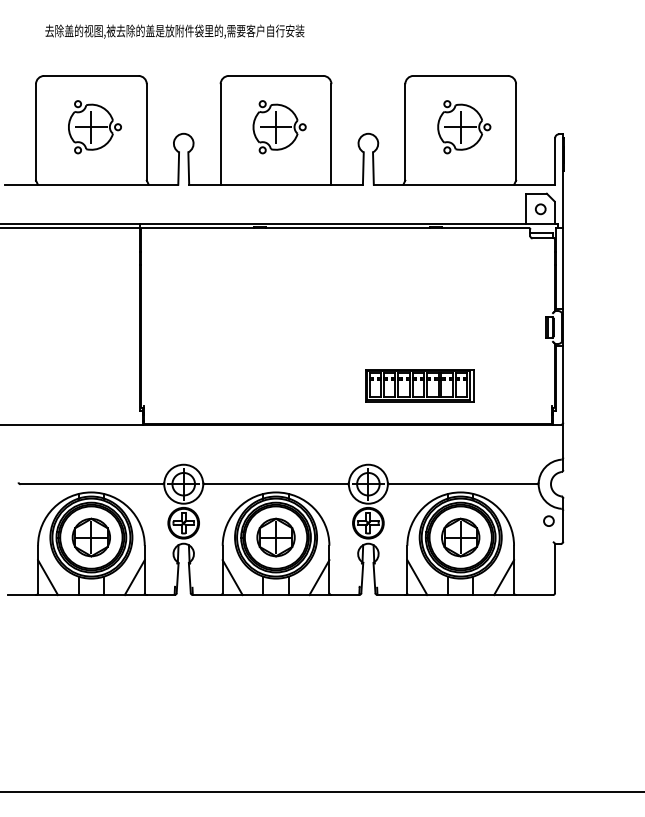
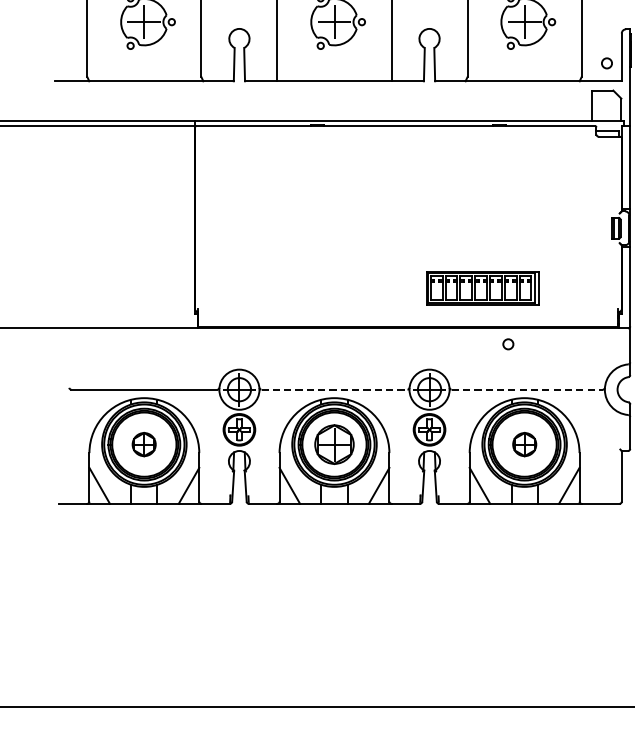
circle: (540, 209) -> (606, 63), moved
line: (276, 484) -> (334, 389), solid -> dashed
line: (463, 484) -> (527, 389), solid -> dashed
circle: (548, 520) -> (507, 343), moved
part: (90, 537) -> (143, 444), size x0.6
part: (460, 537) -> (524, 444), size x0.6

